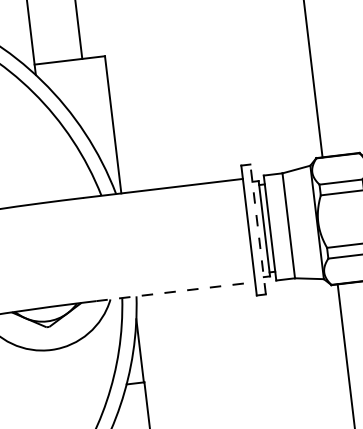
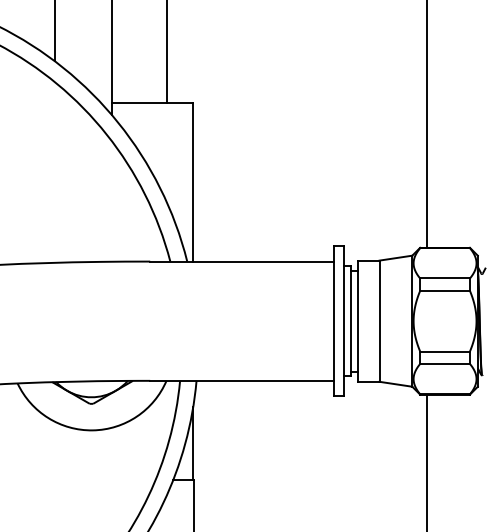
line: (258, 228) -> (344, 320), dashed -> solid
line: (175, 291) -> (241, 380), dashed -> solid

